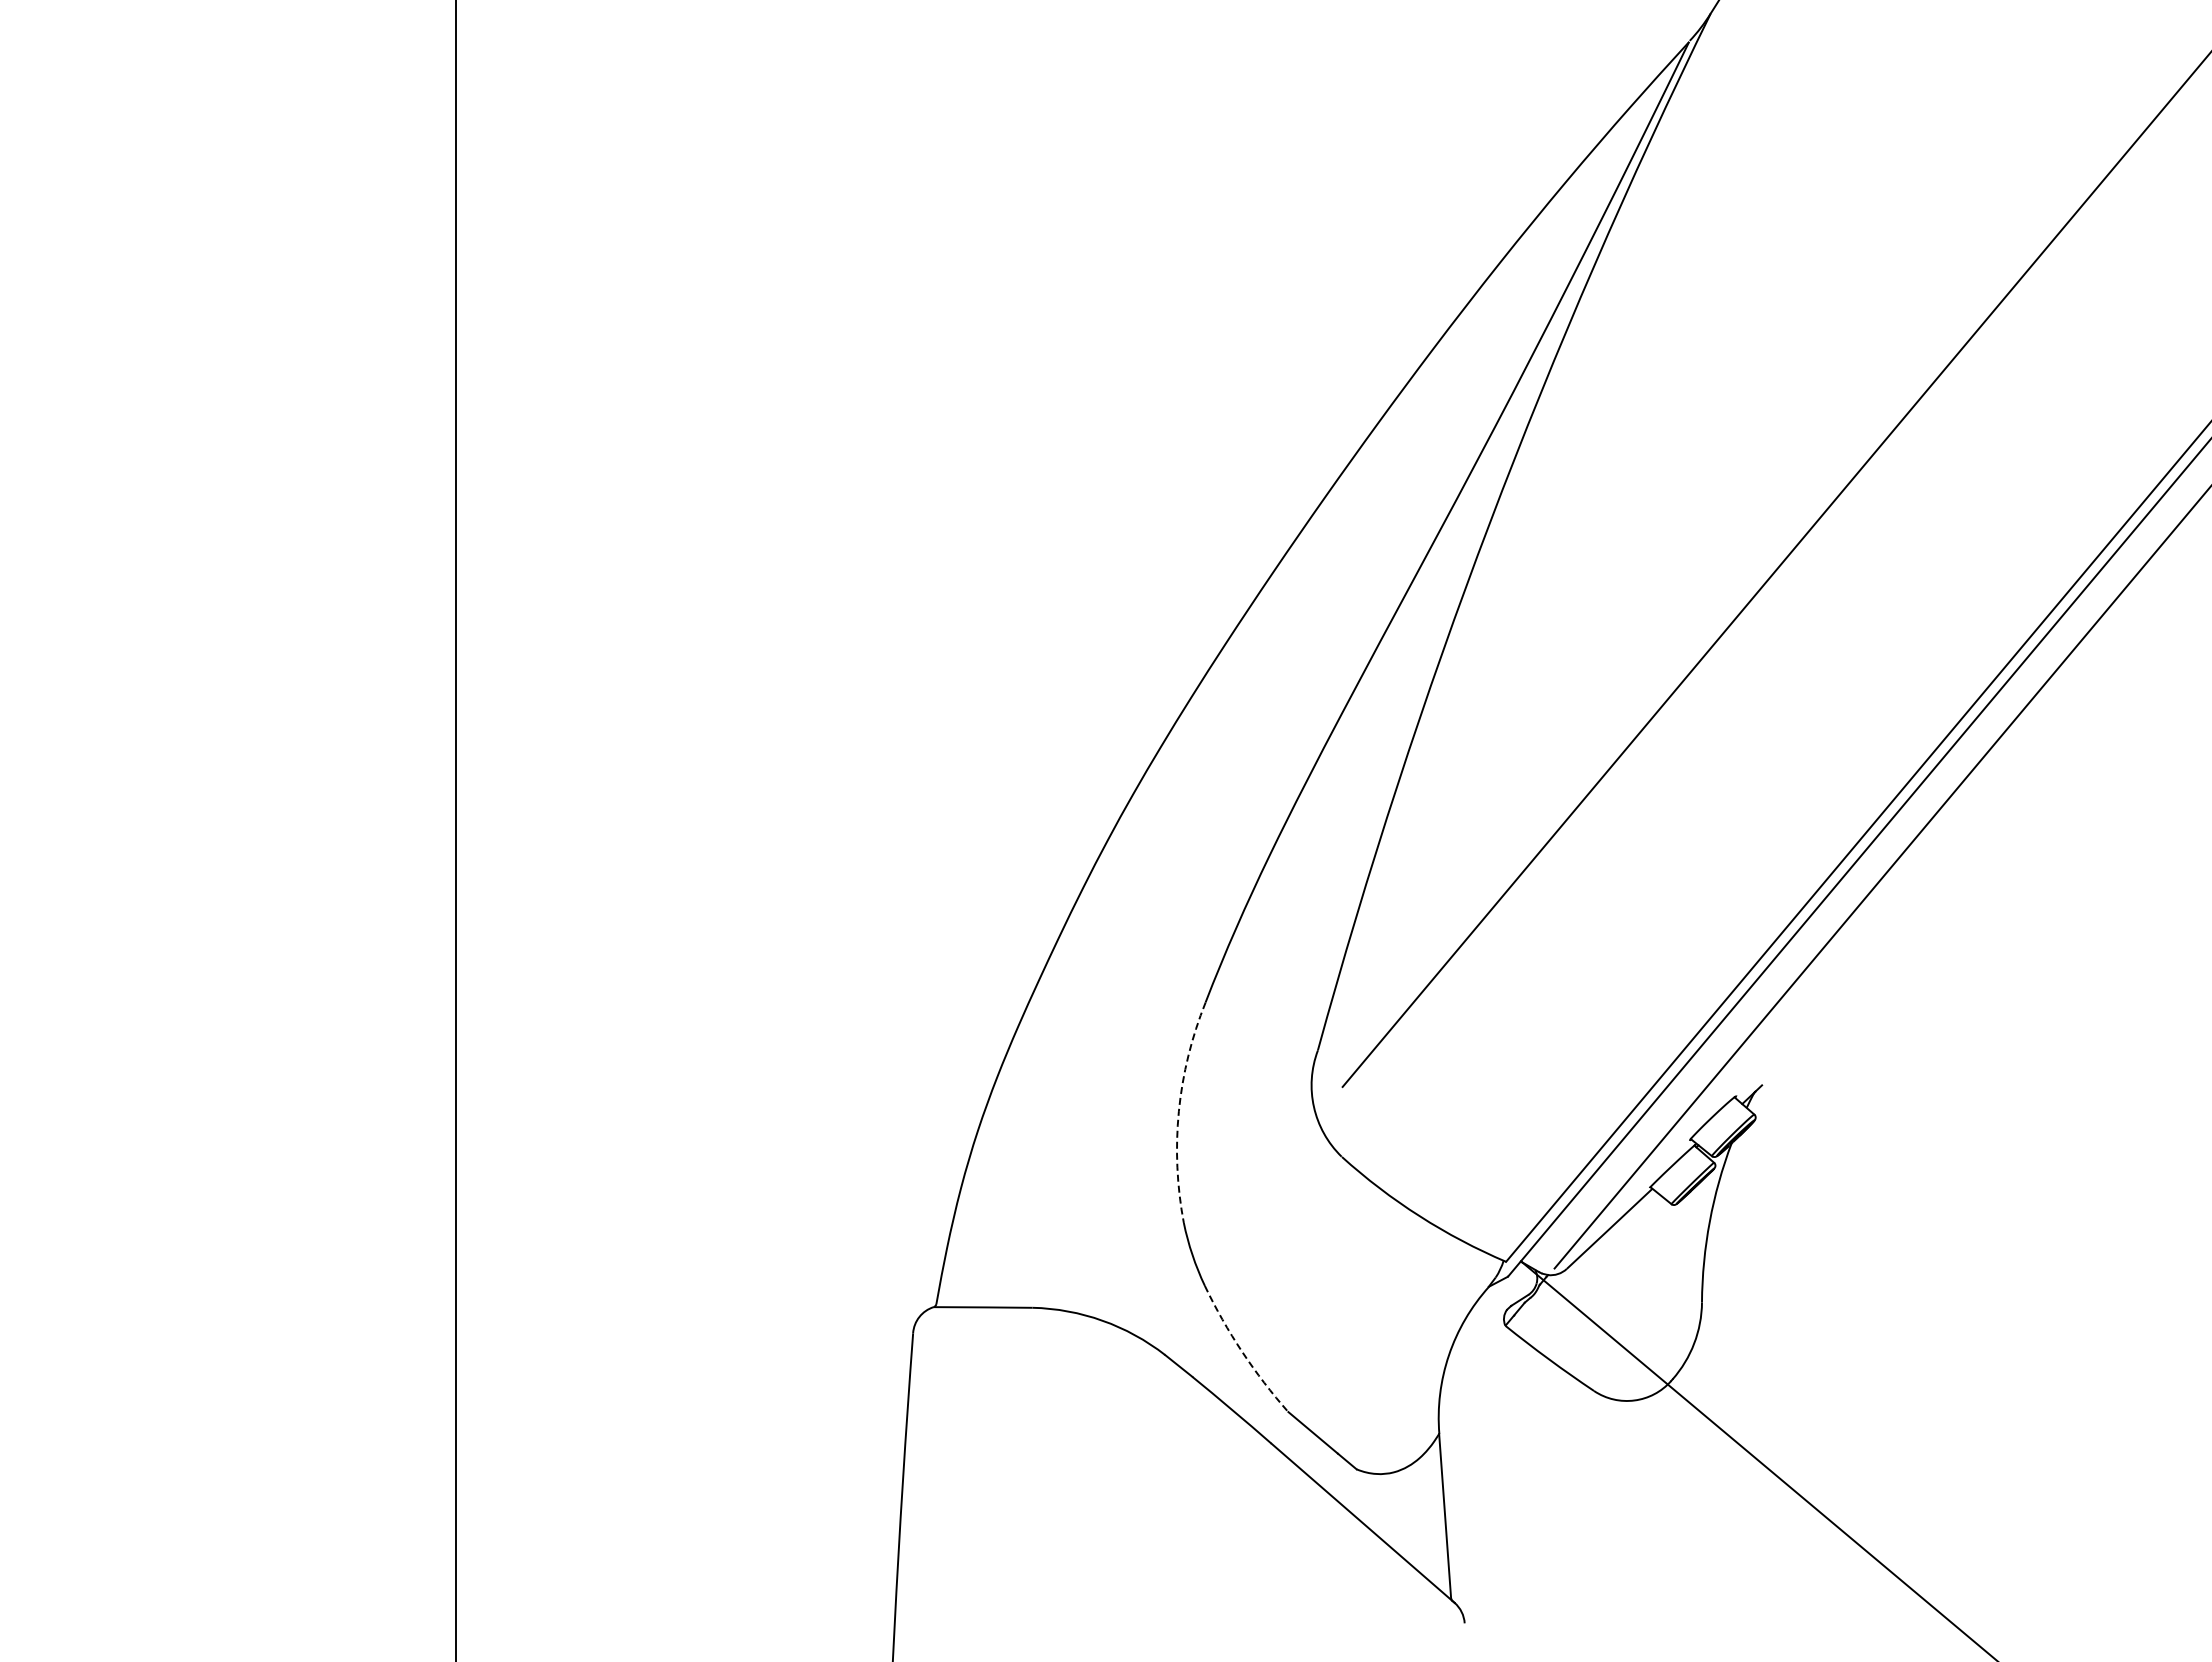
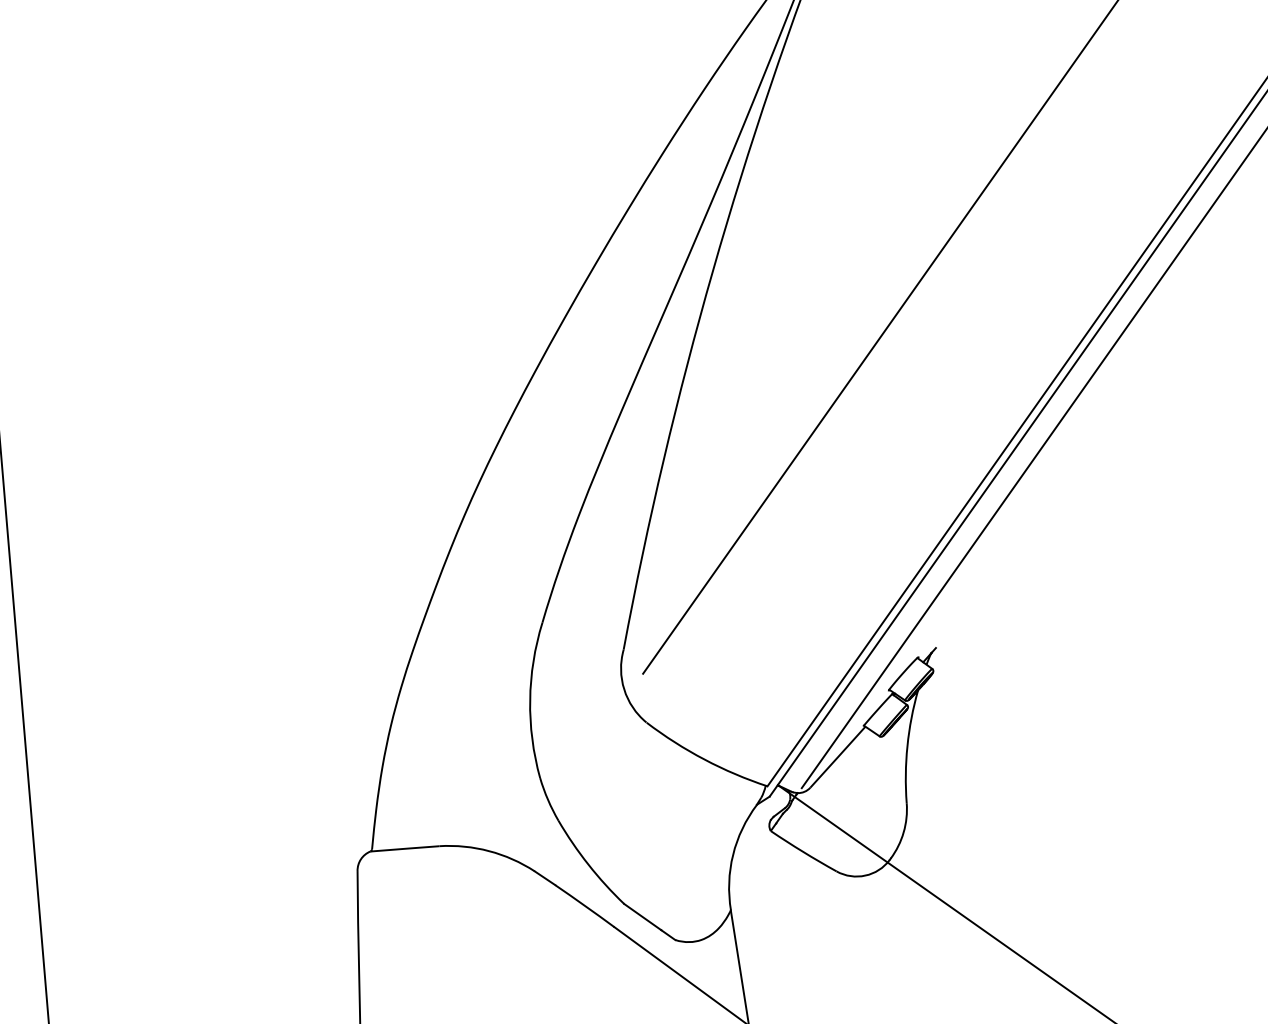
arc: (1178, 1111) -> (529, 700), dashed -> solid
arc: (1242, 1351) -> (588, 864), dashed -> solid

